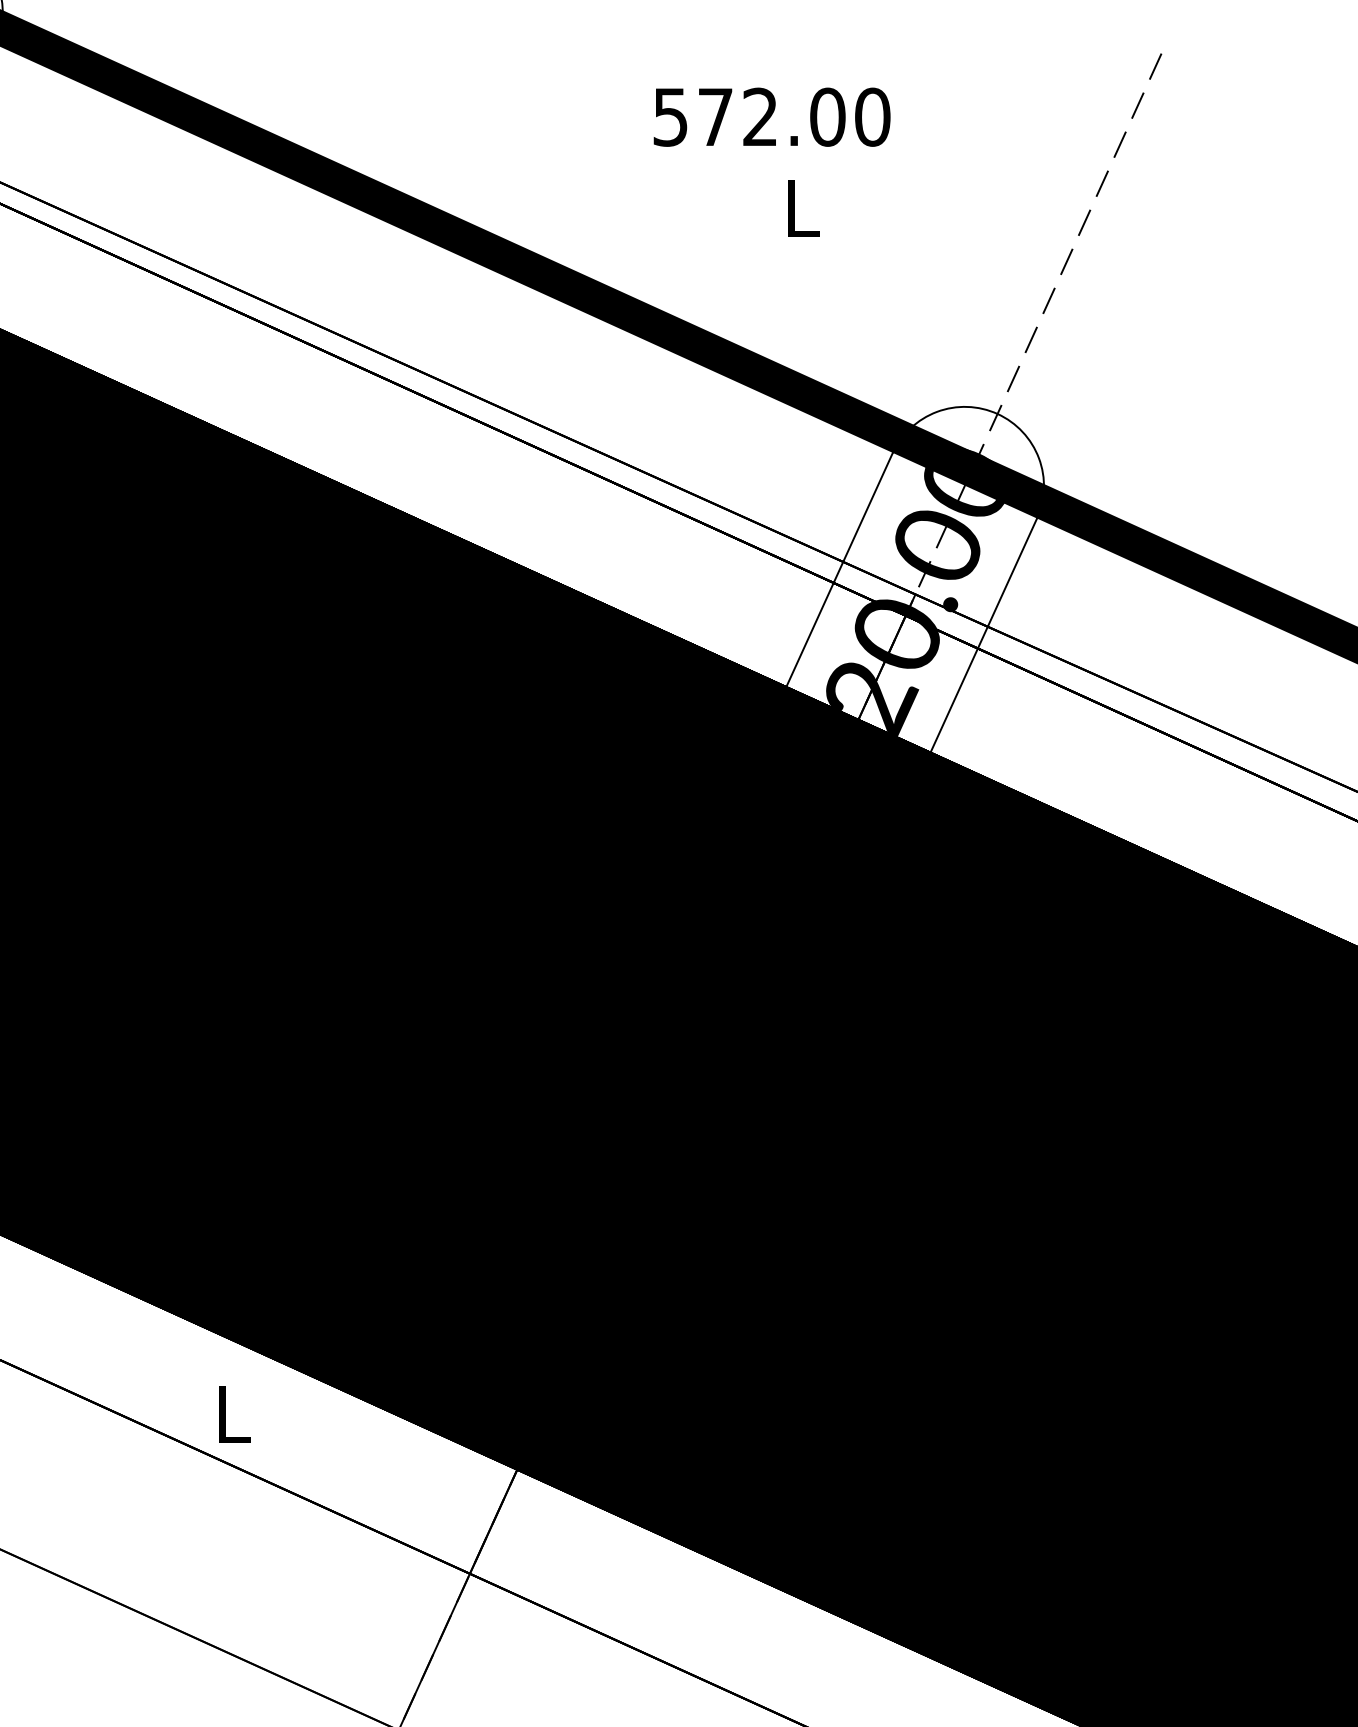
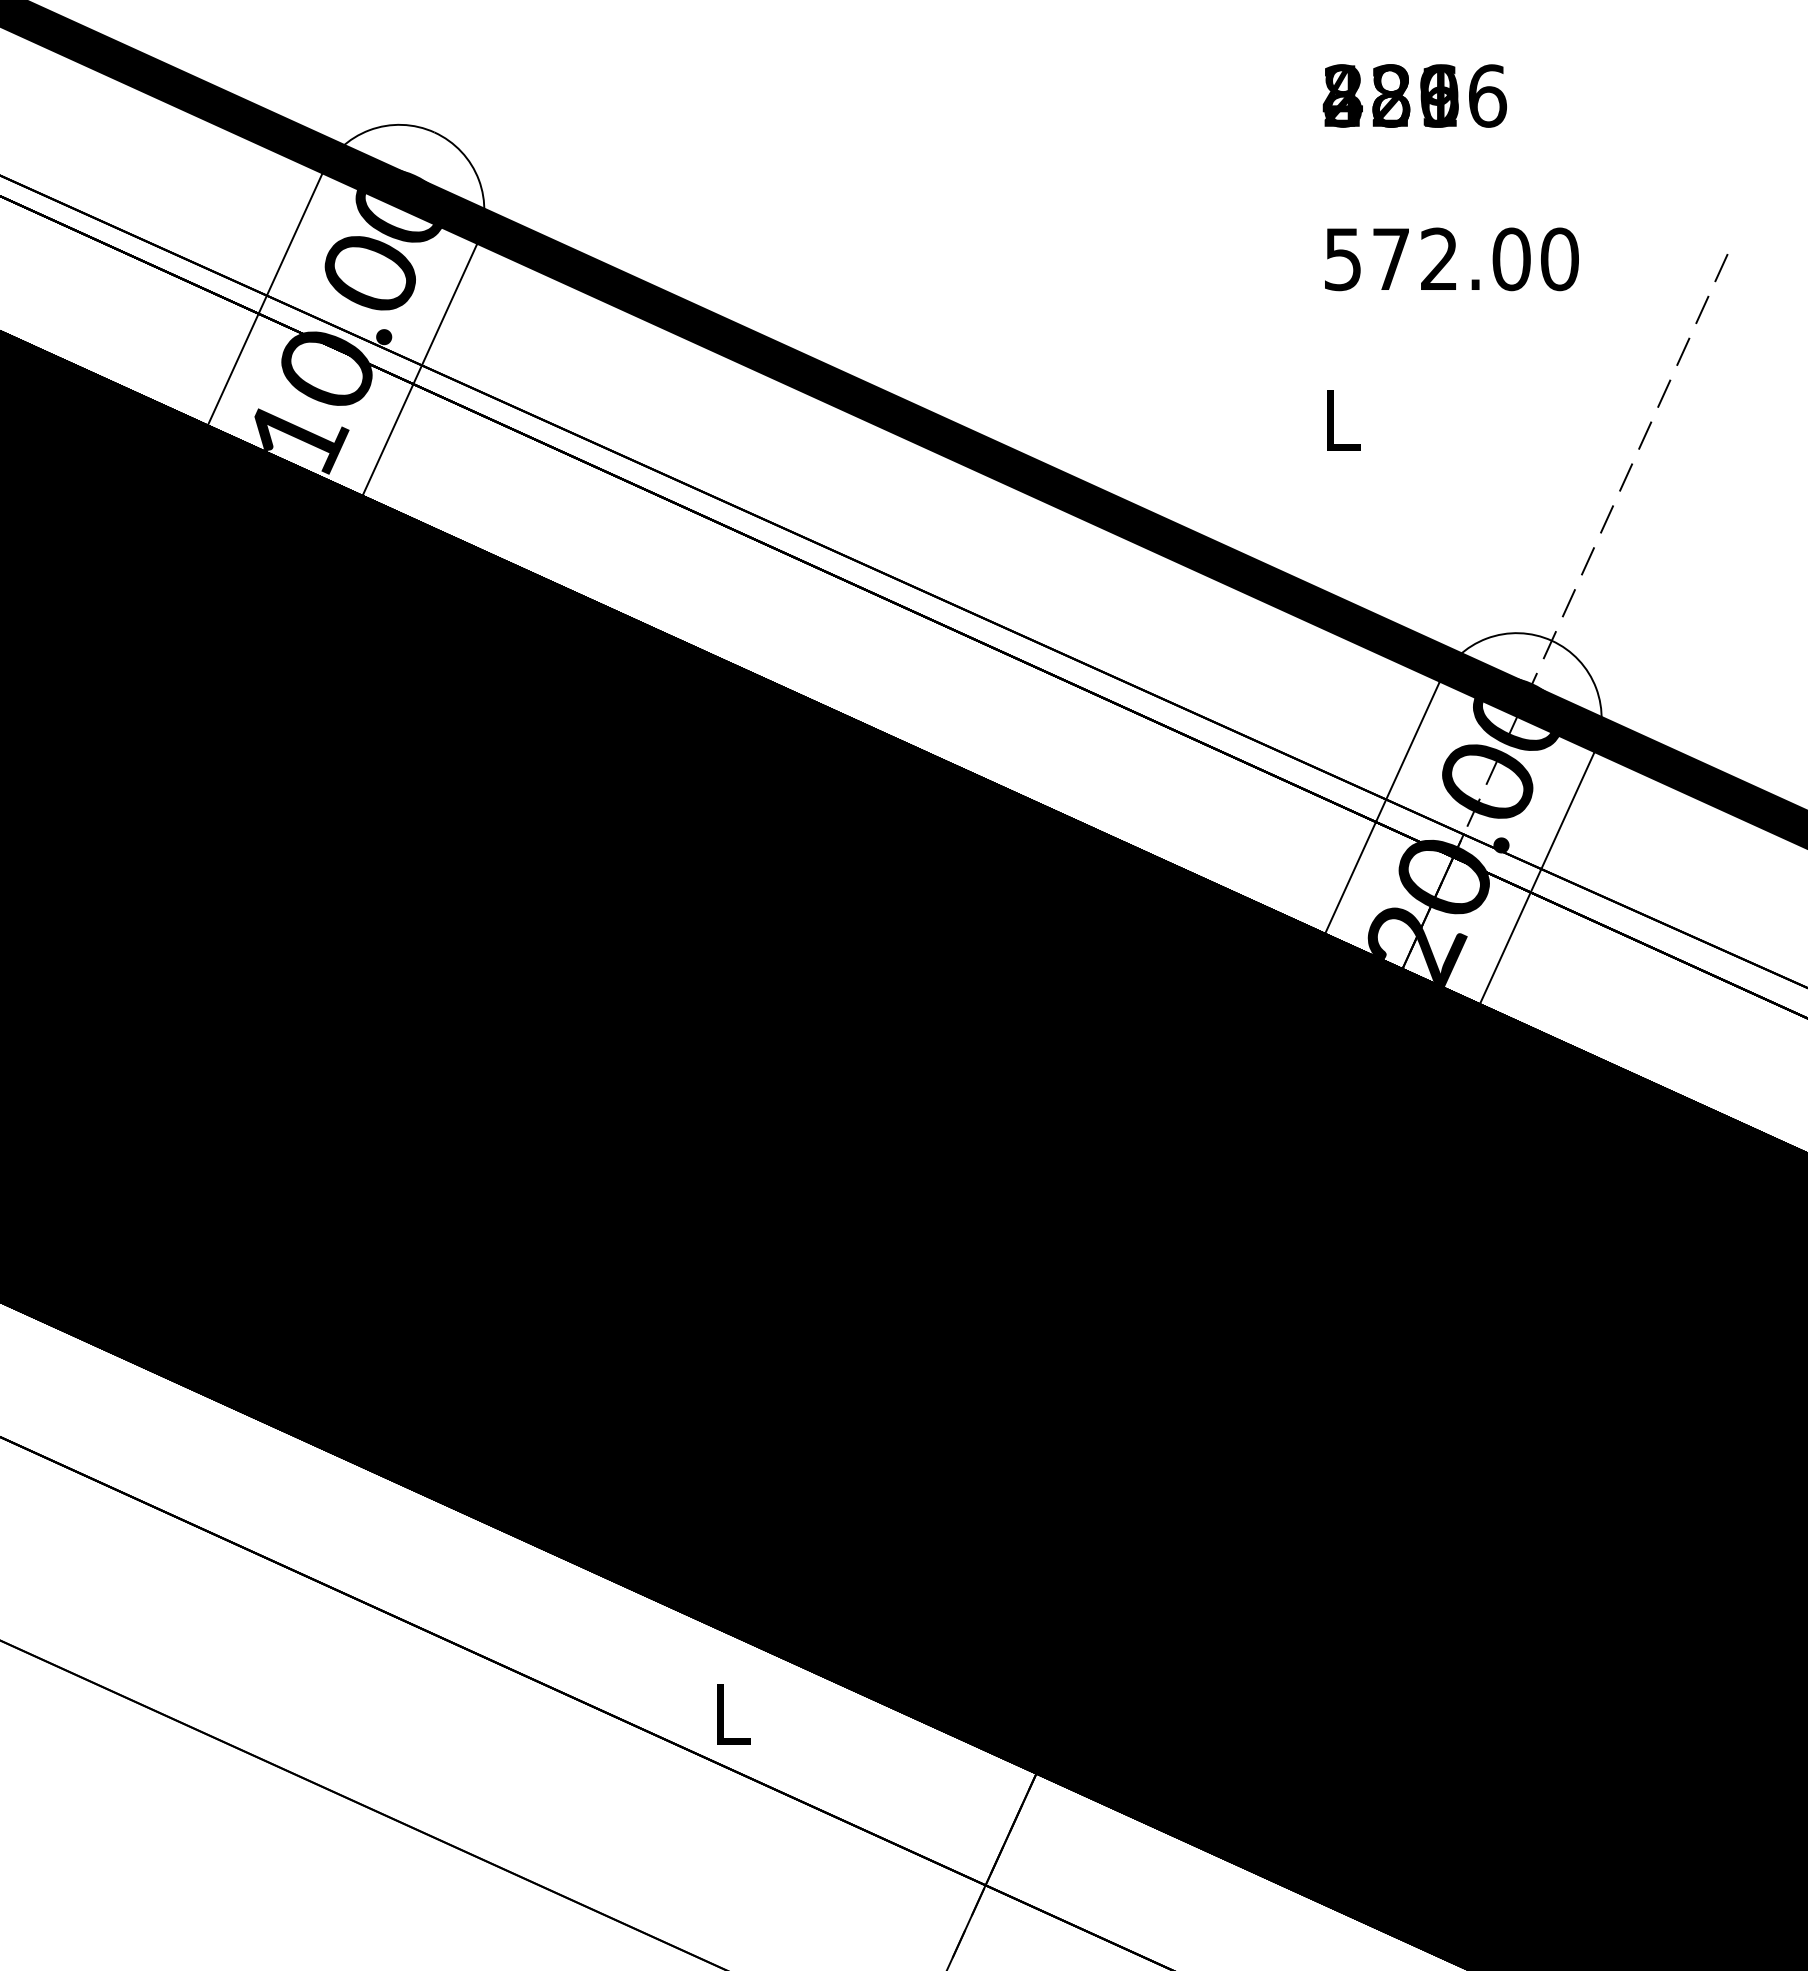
text: (771, 117) -> (1451, 259), moved

